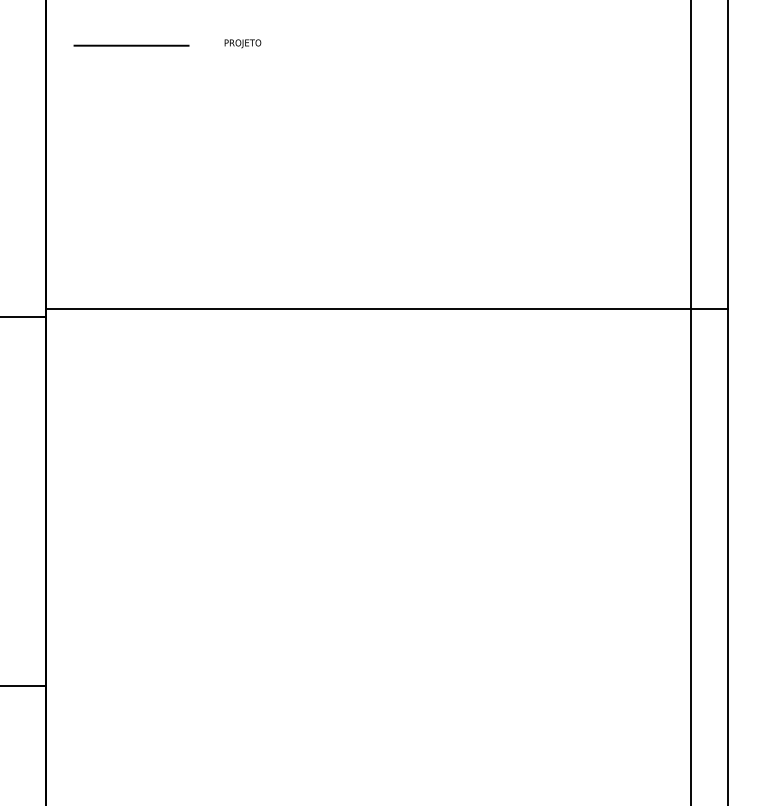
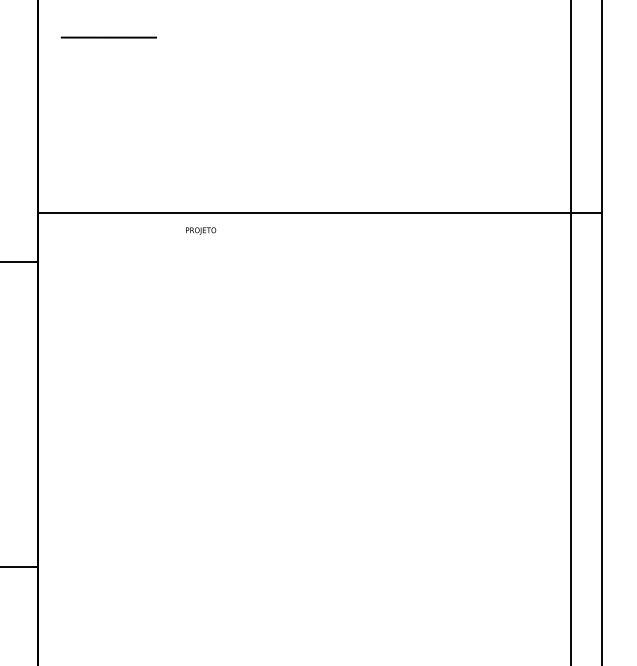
text: (243, 43) -> (201, 230), moved
line: (386, 309) -> (319, 213), moved

